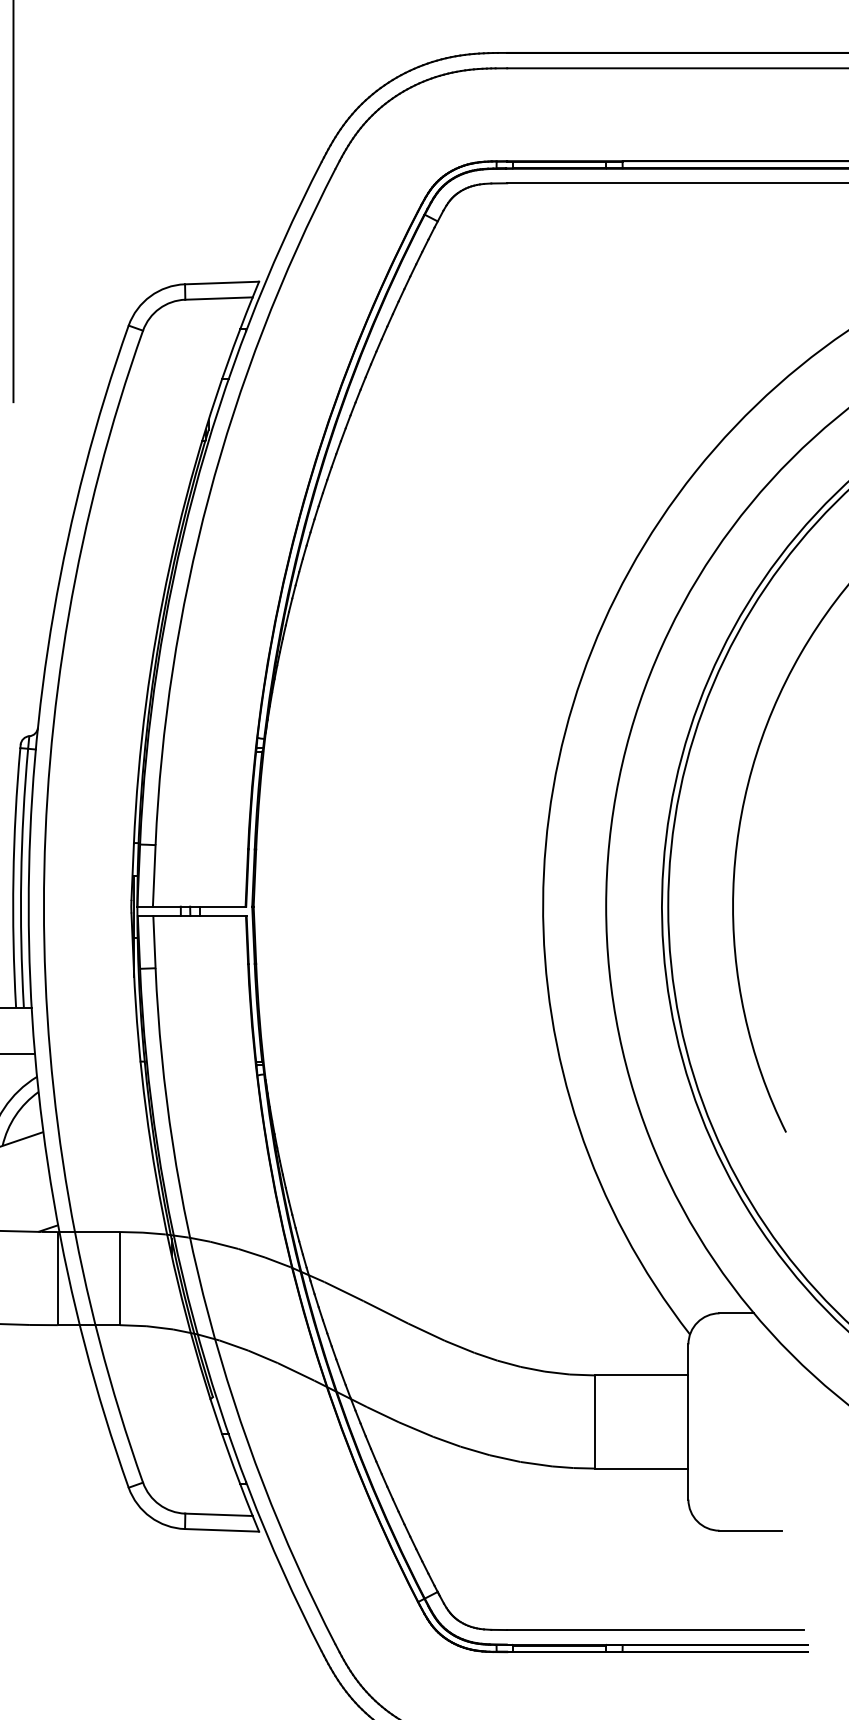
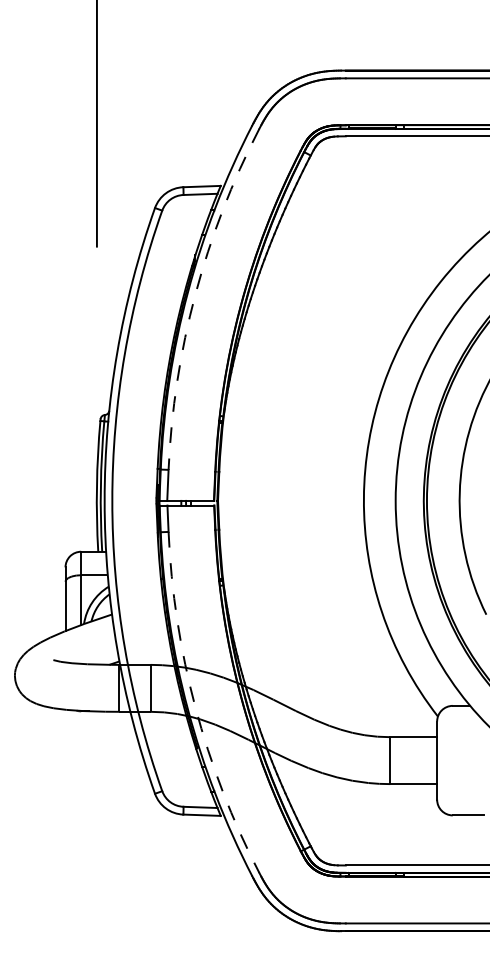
arc: (208, 497) -> (195, 294), solid -> dashed
arc: (208, 1316) -> (195, 707), solid -> dashed

